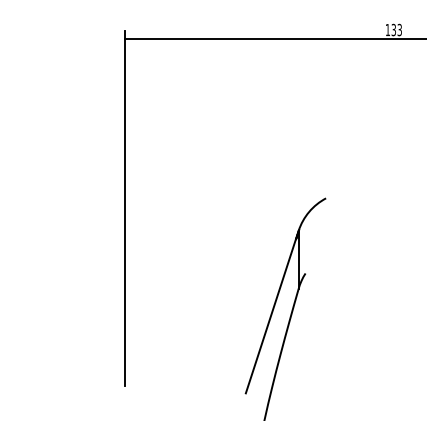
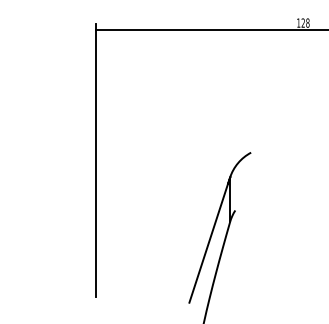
text: (396, 30) -> (305, 23), 133 -> 128

